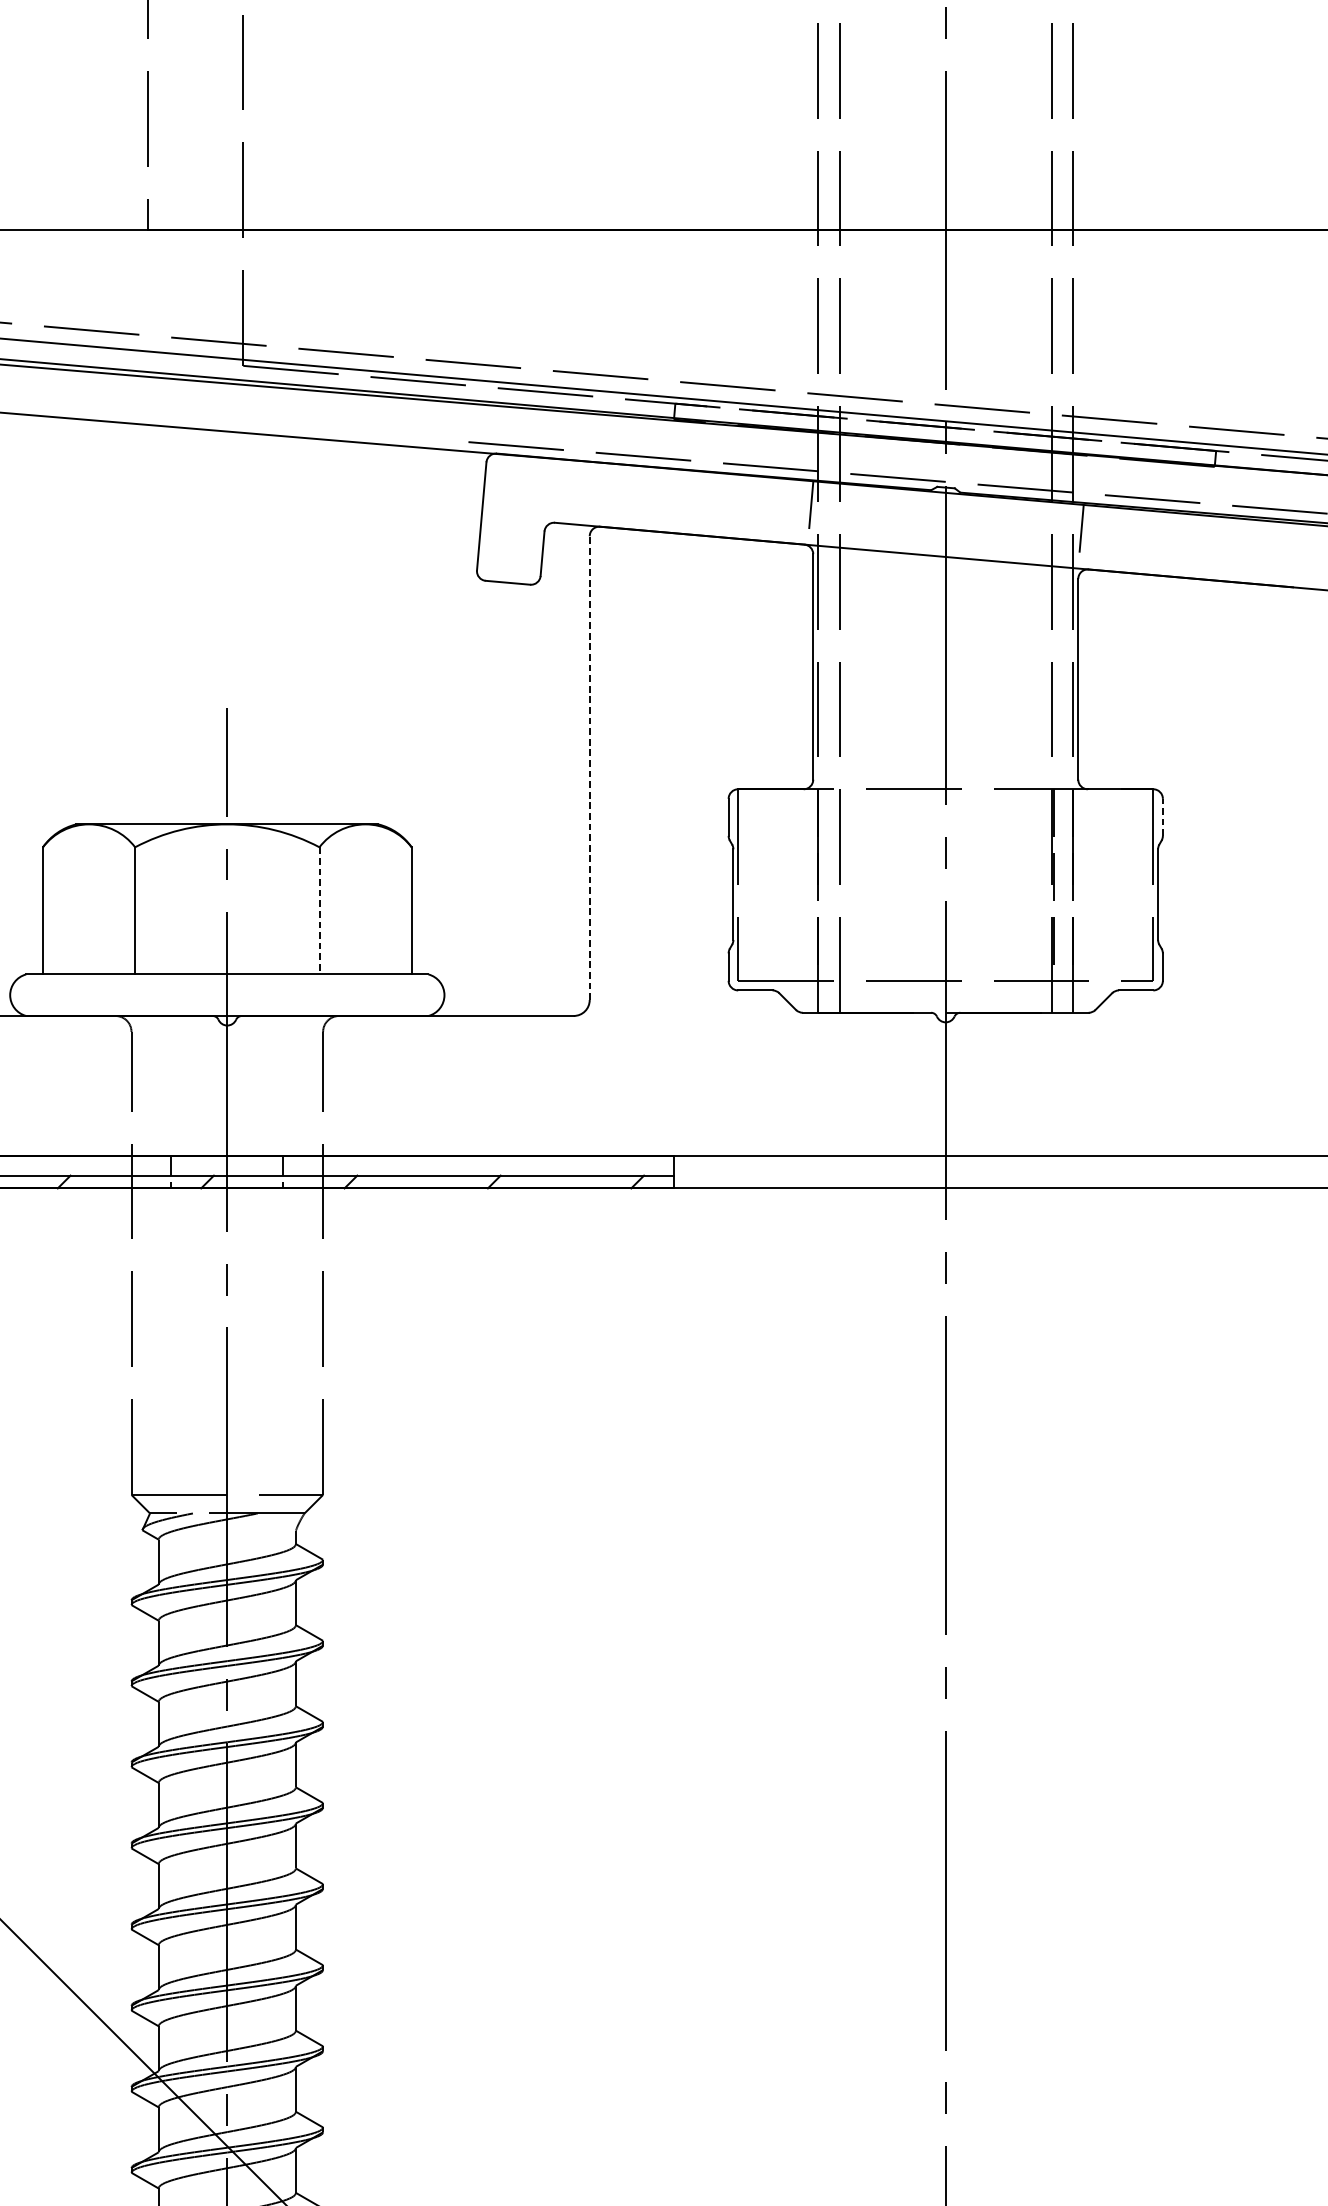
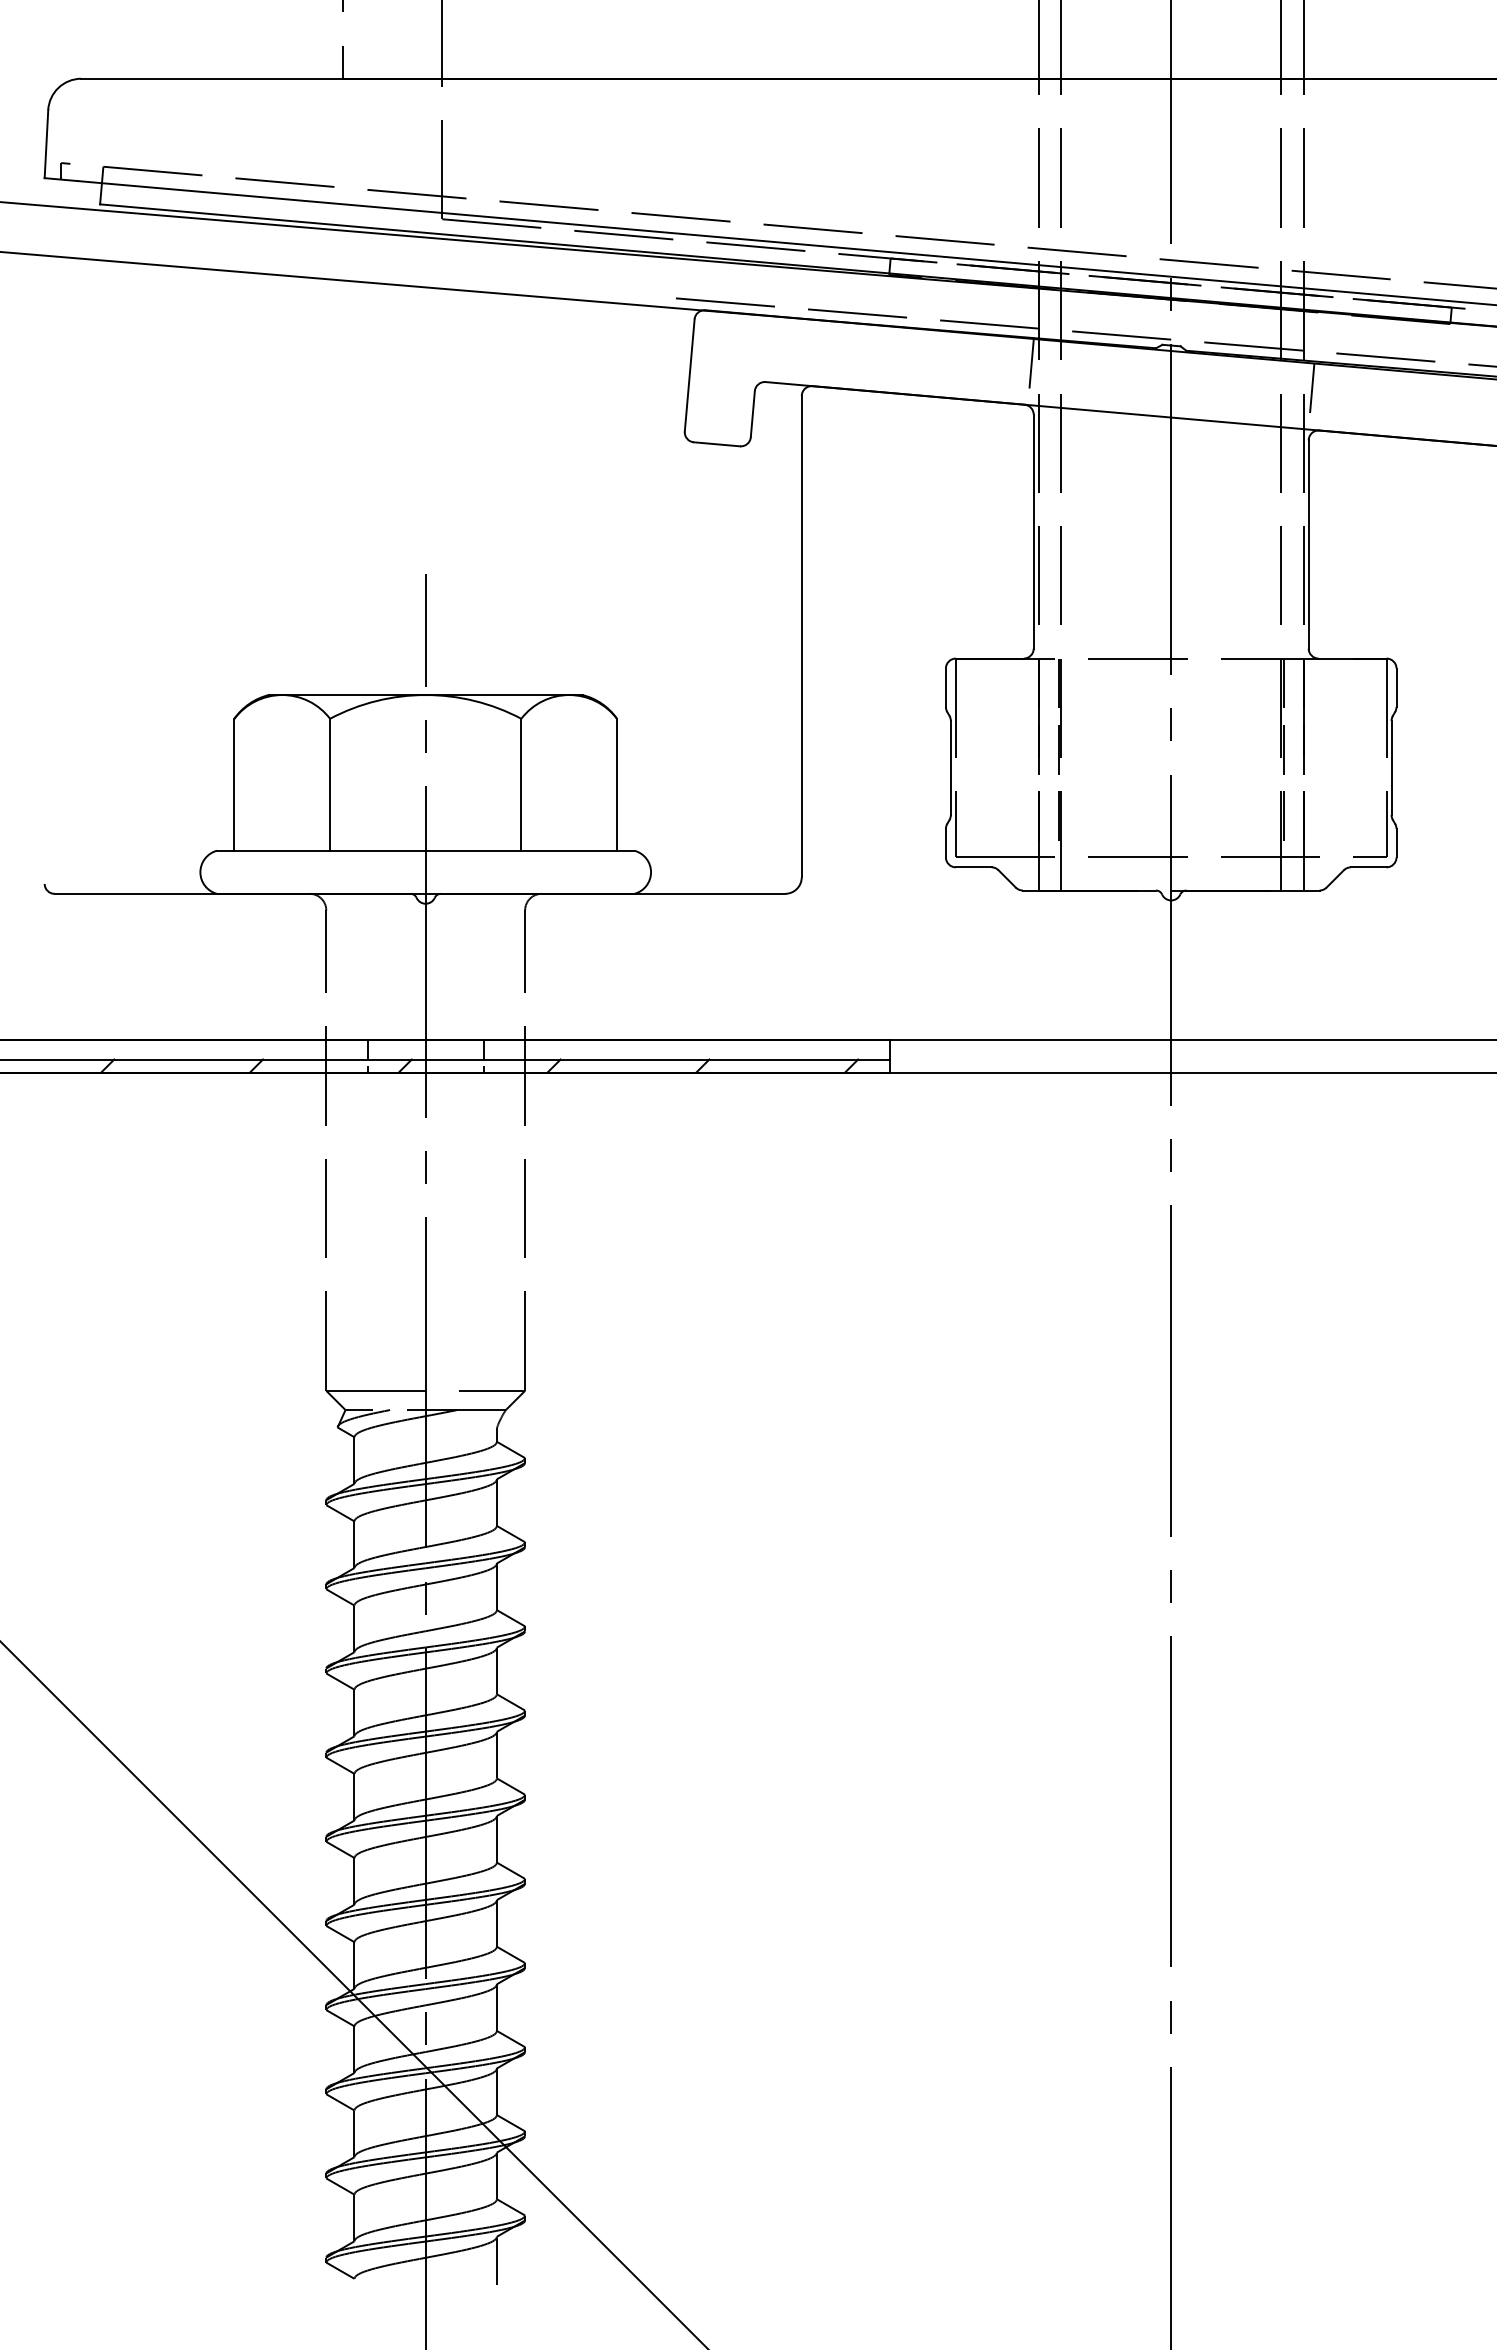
line: (589, 767) -> (801, 636), dashed -> solid
line: (1162, 817) -> (1396, 687), dashed -> solid
line: (837, 884) -> (1058, 757), added
line: (319, 910) -> (521, 784), dashed -> solid

